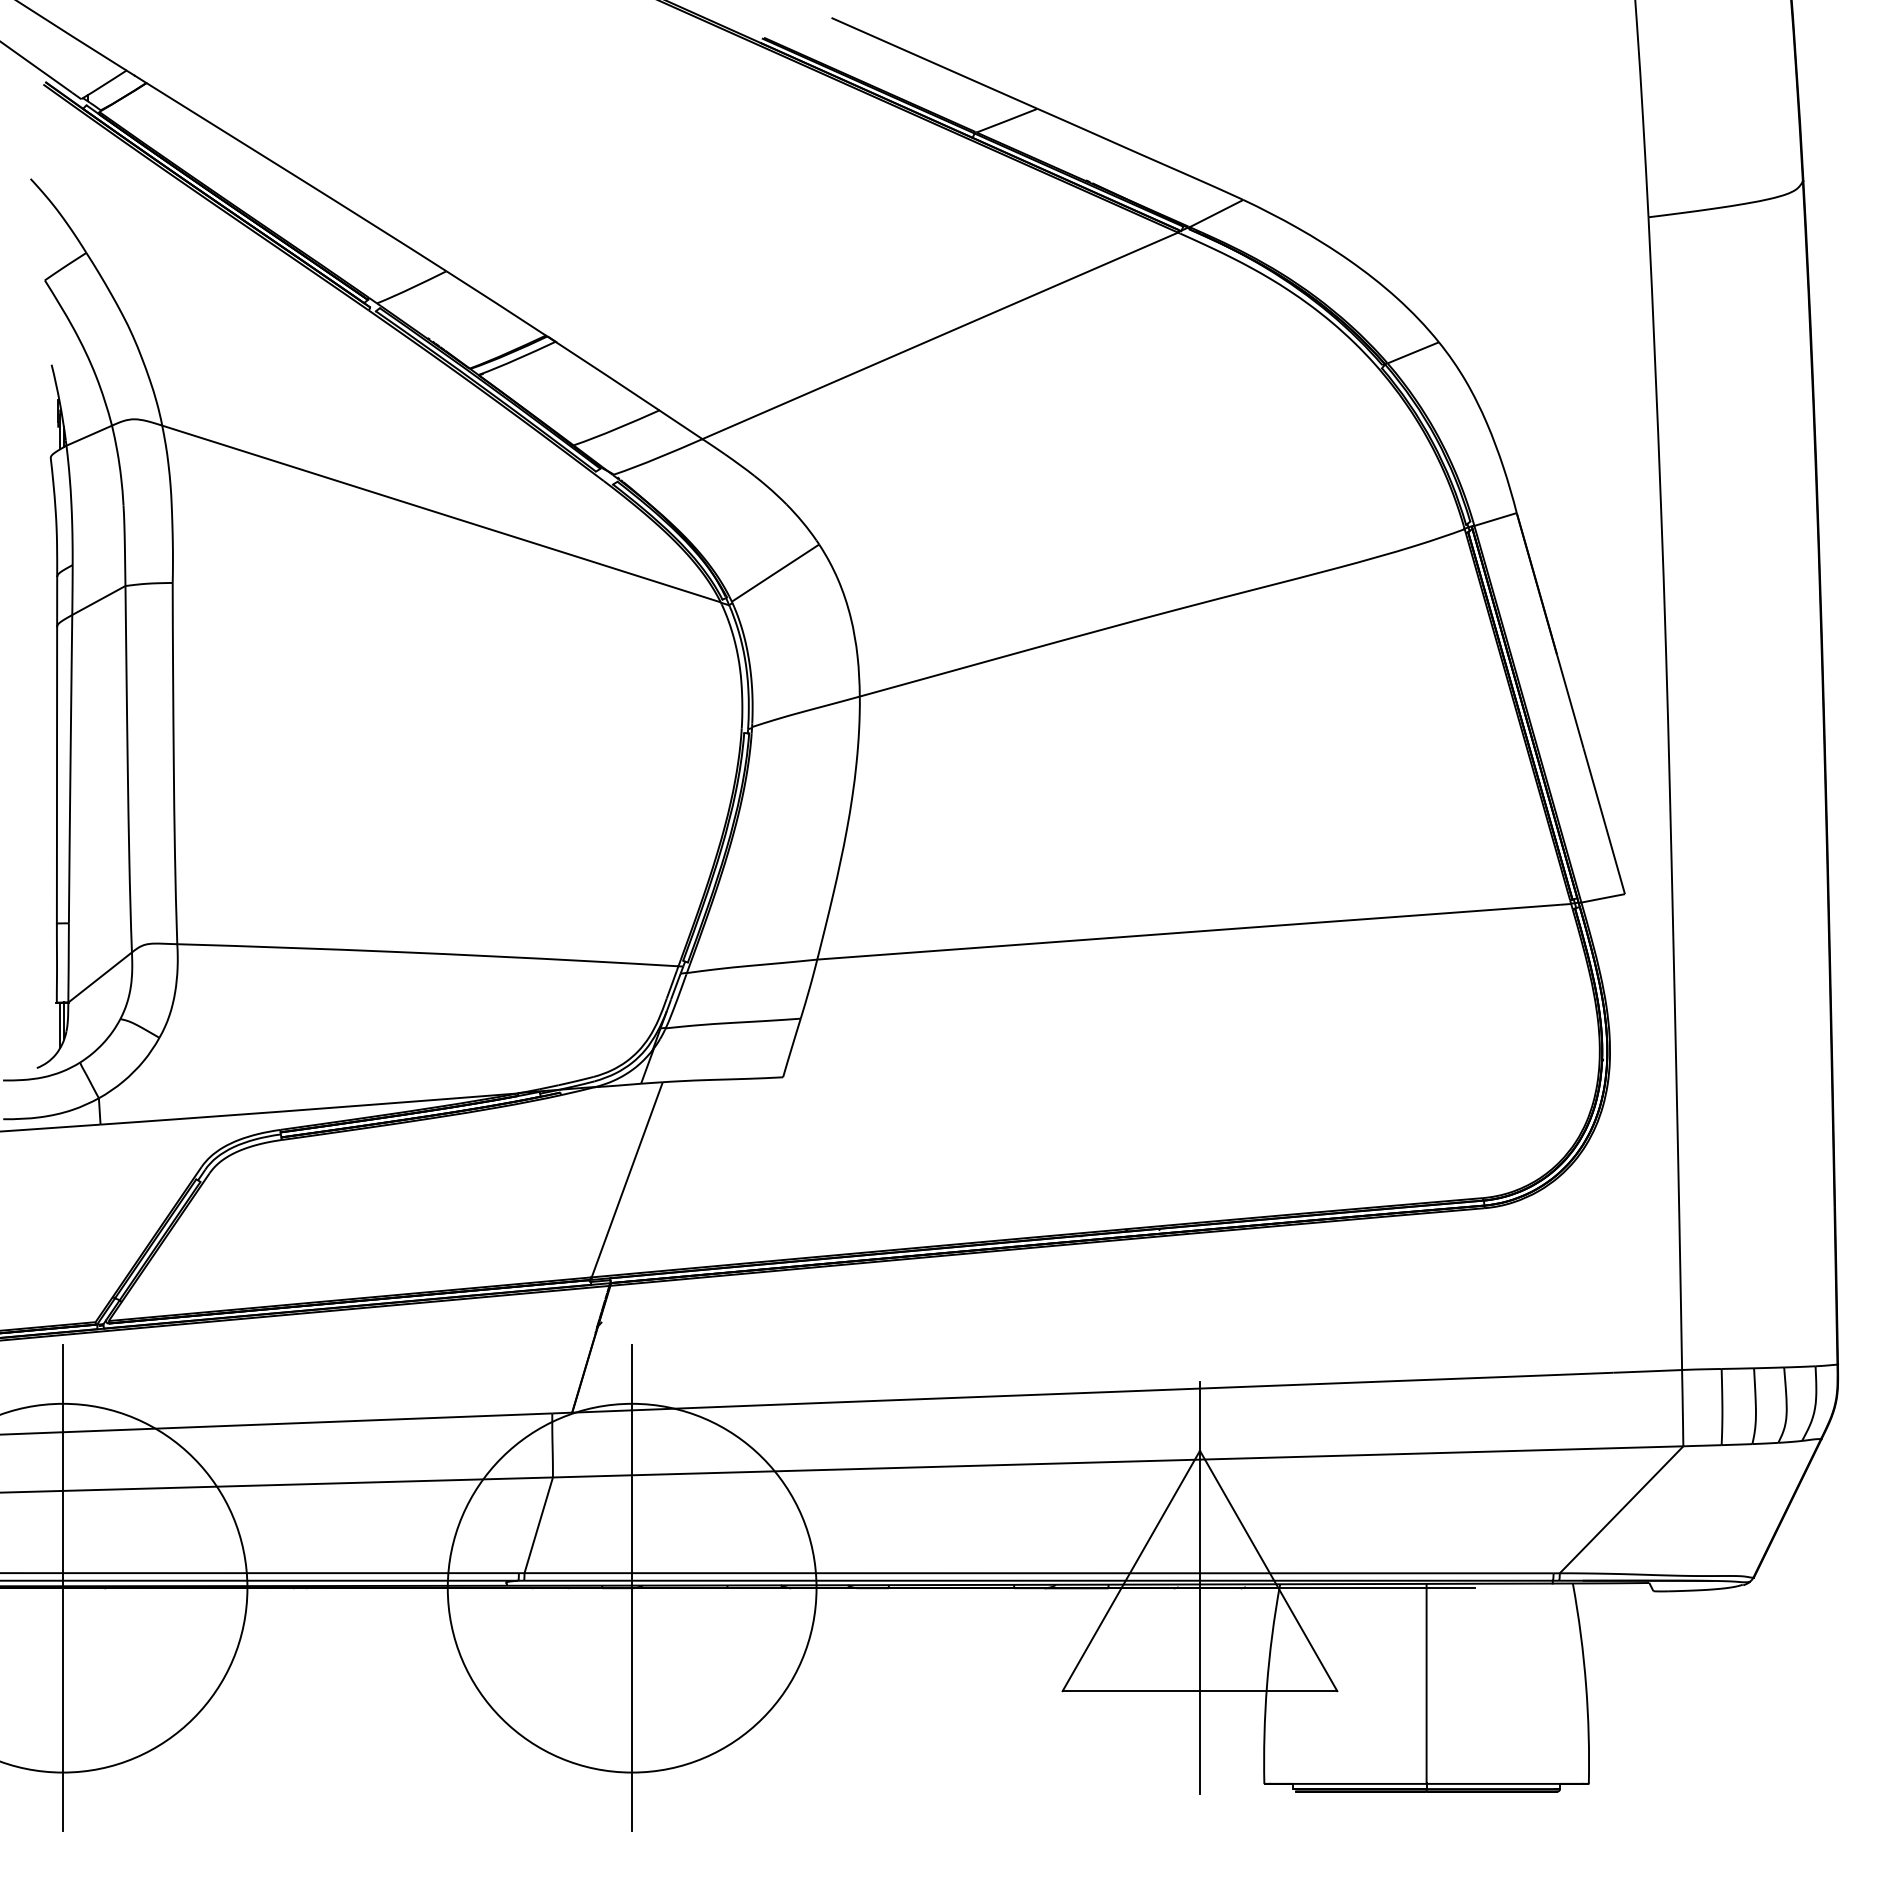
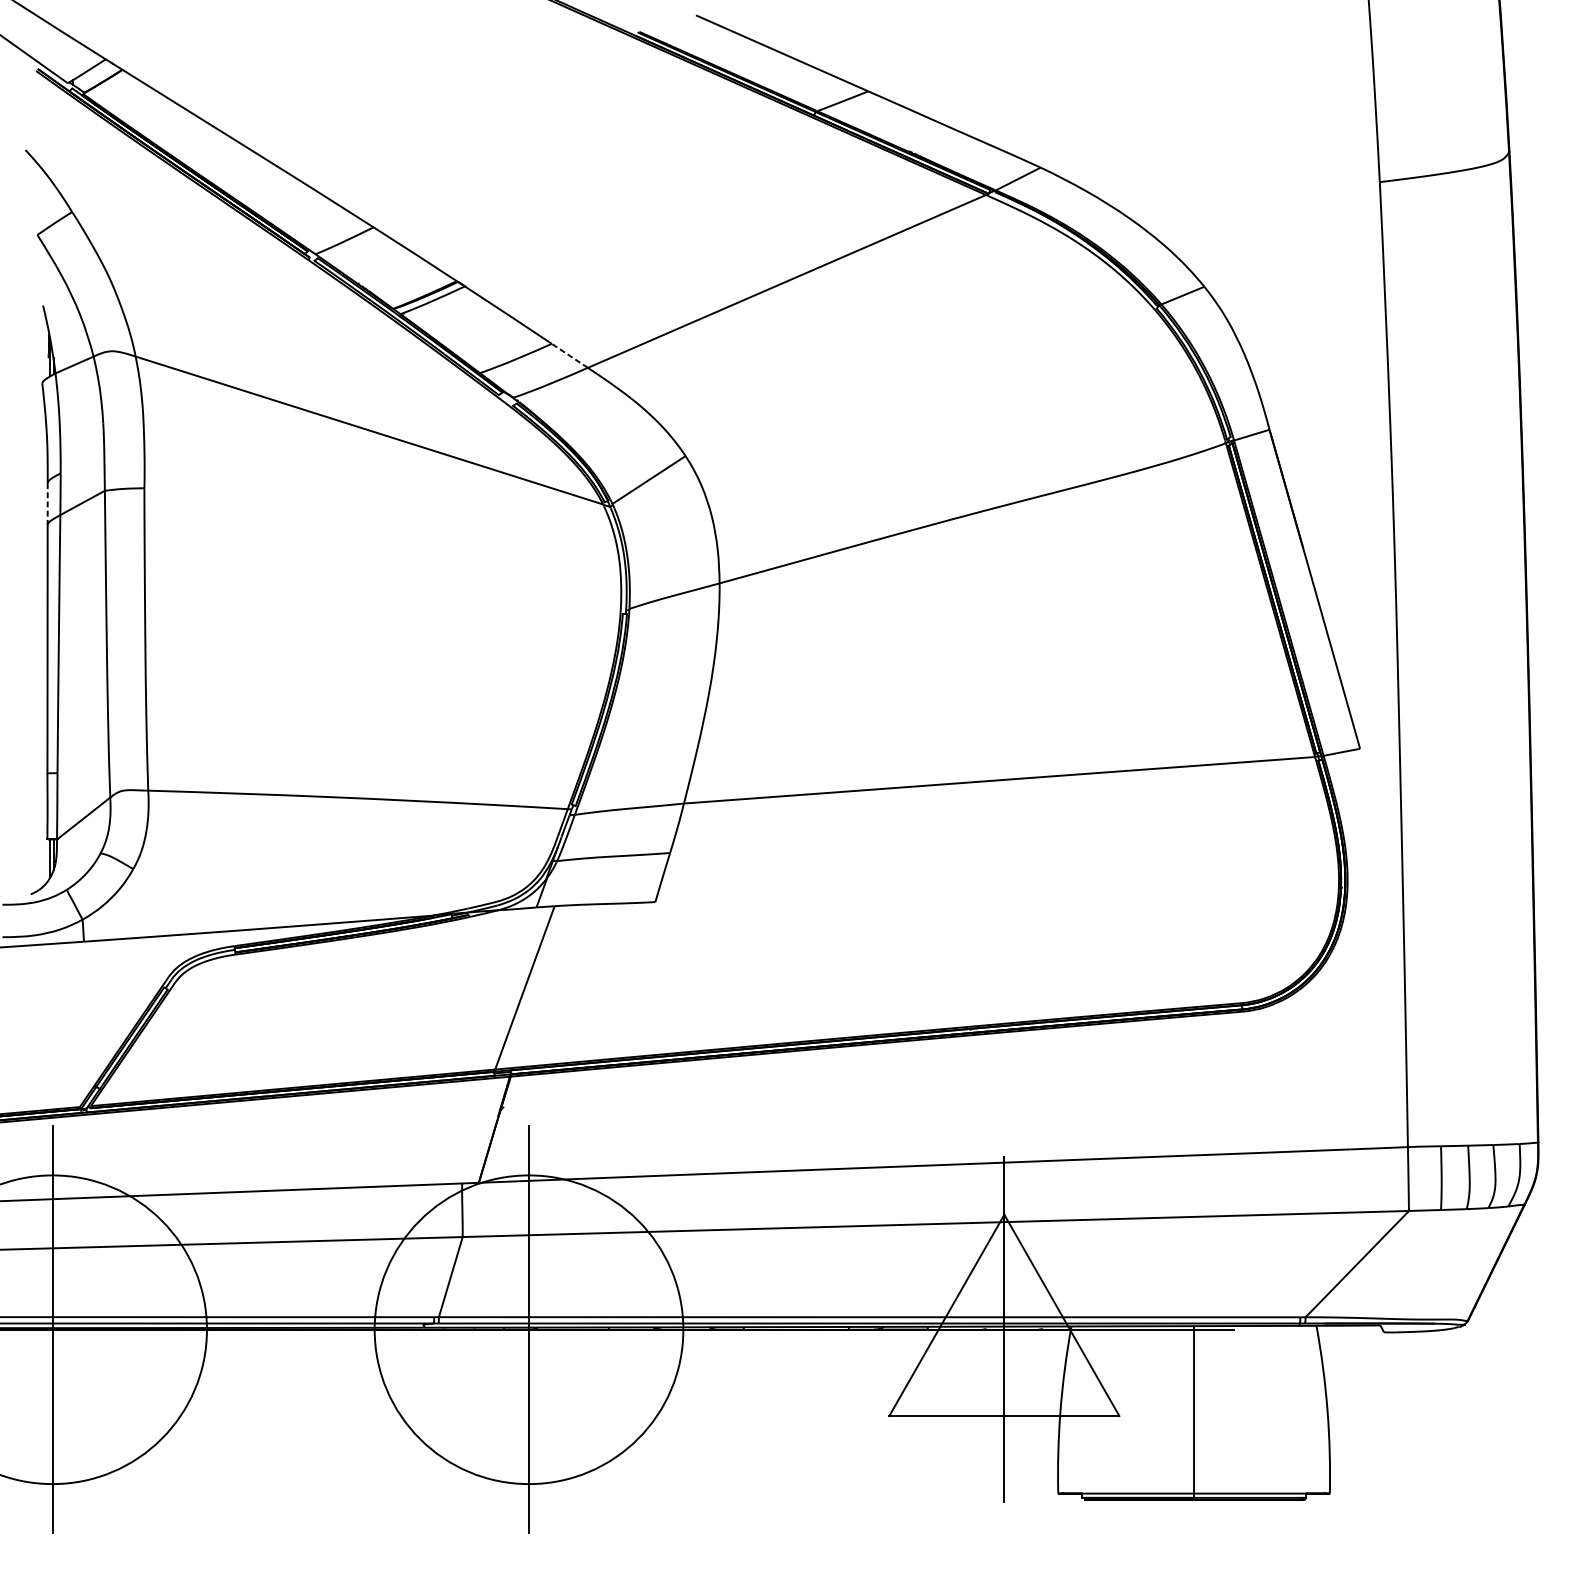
line: (680, 424) -> (569, 355), solid -> dashed
line: (57, 601) -> (47, 503), solid -> dashed

